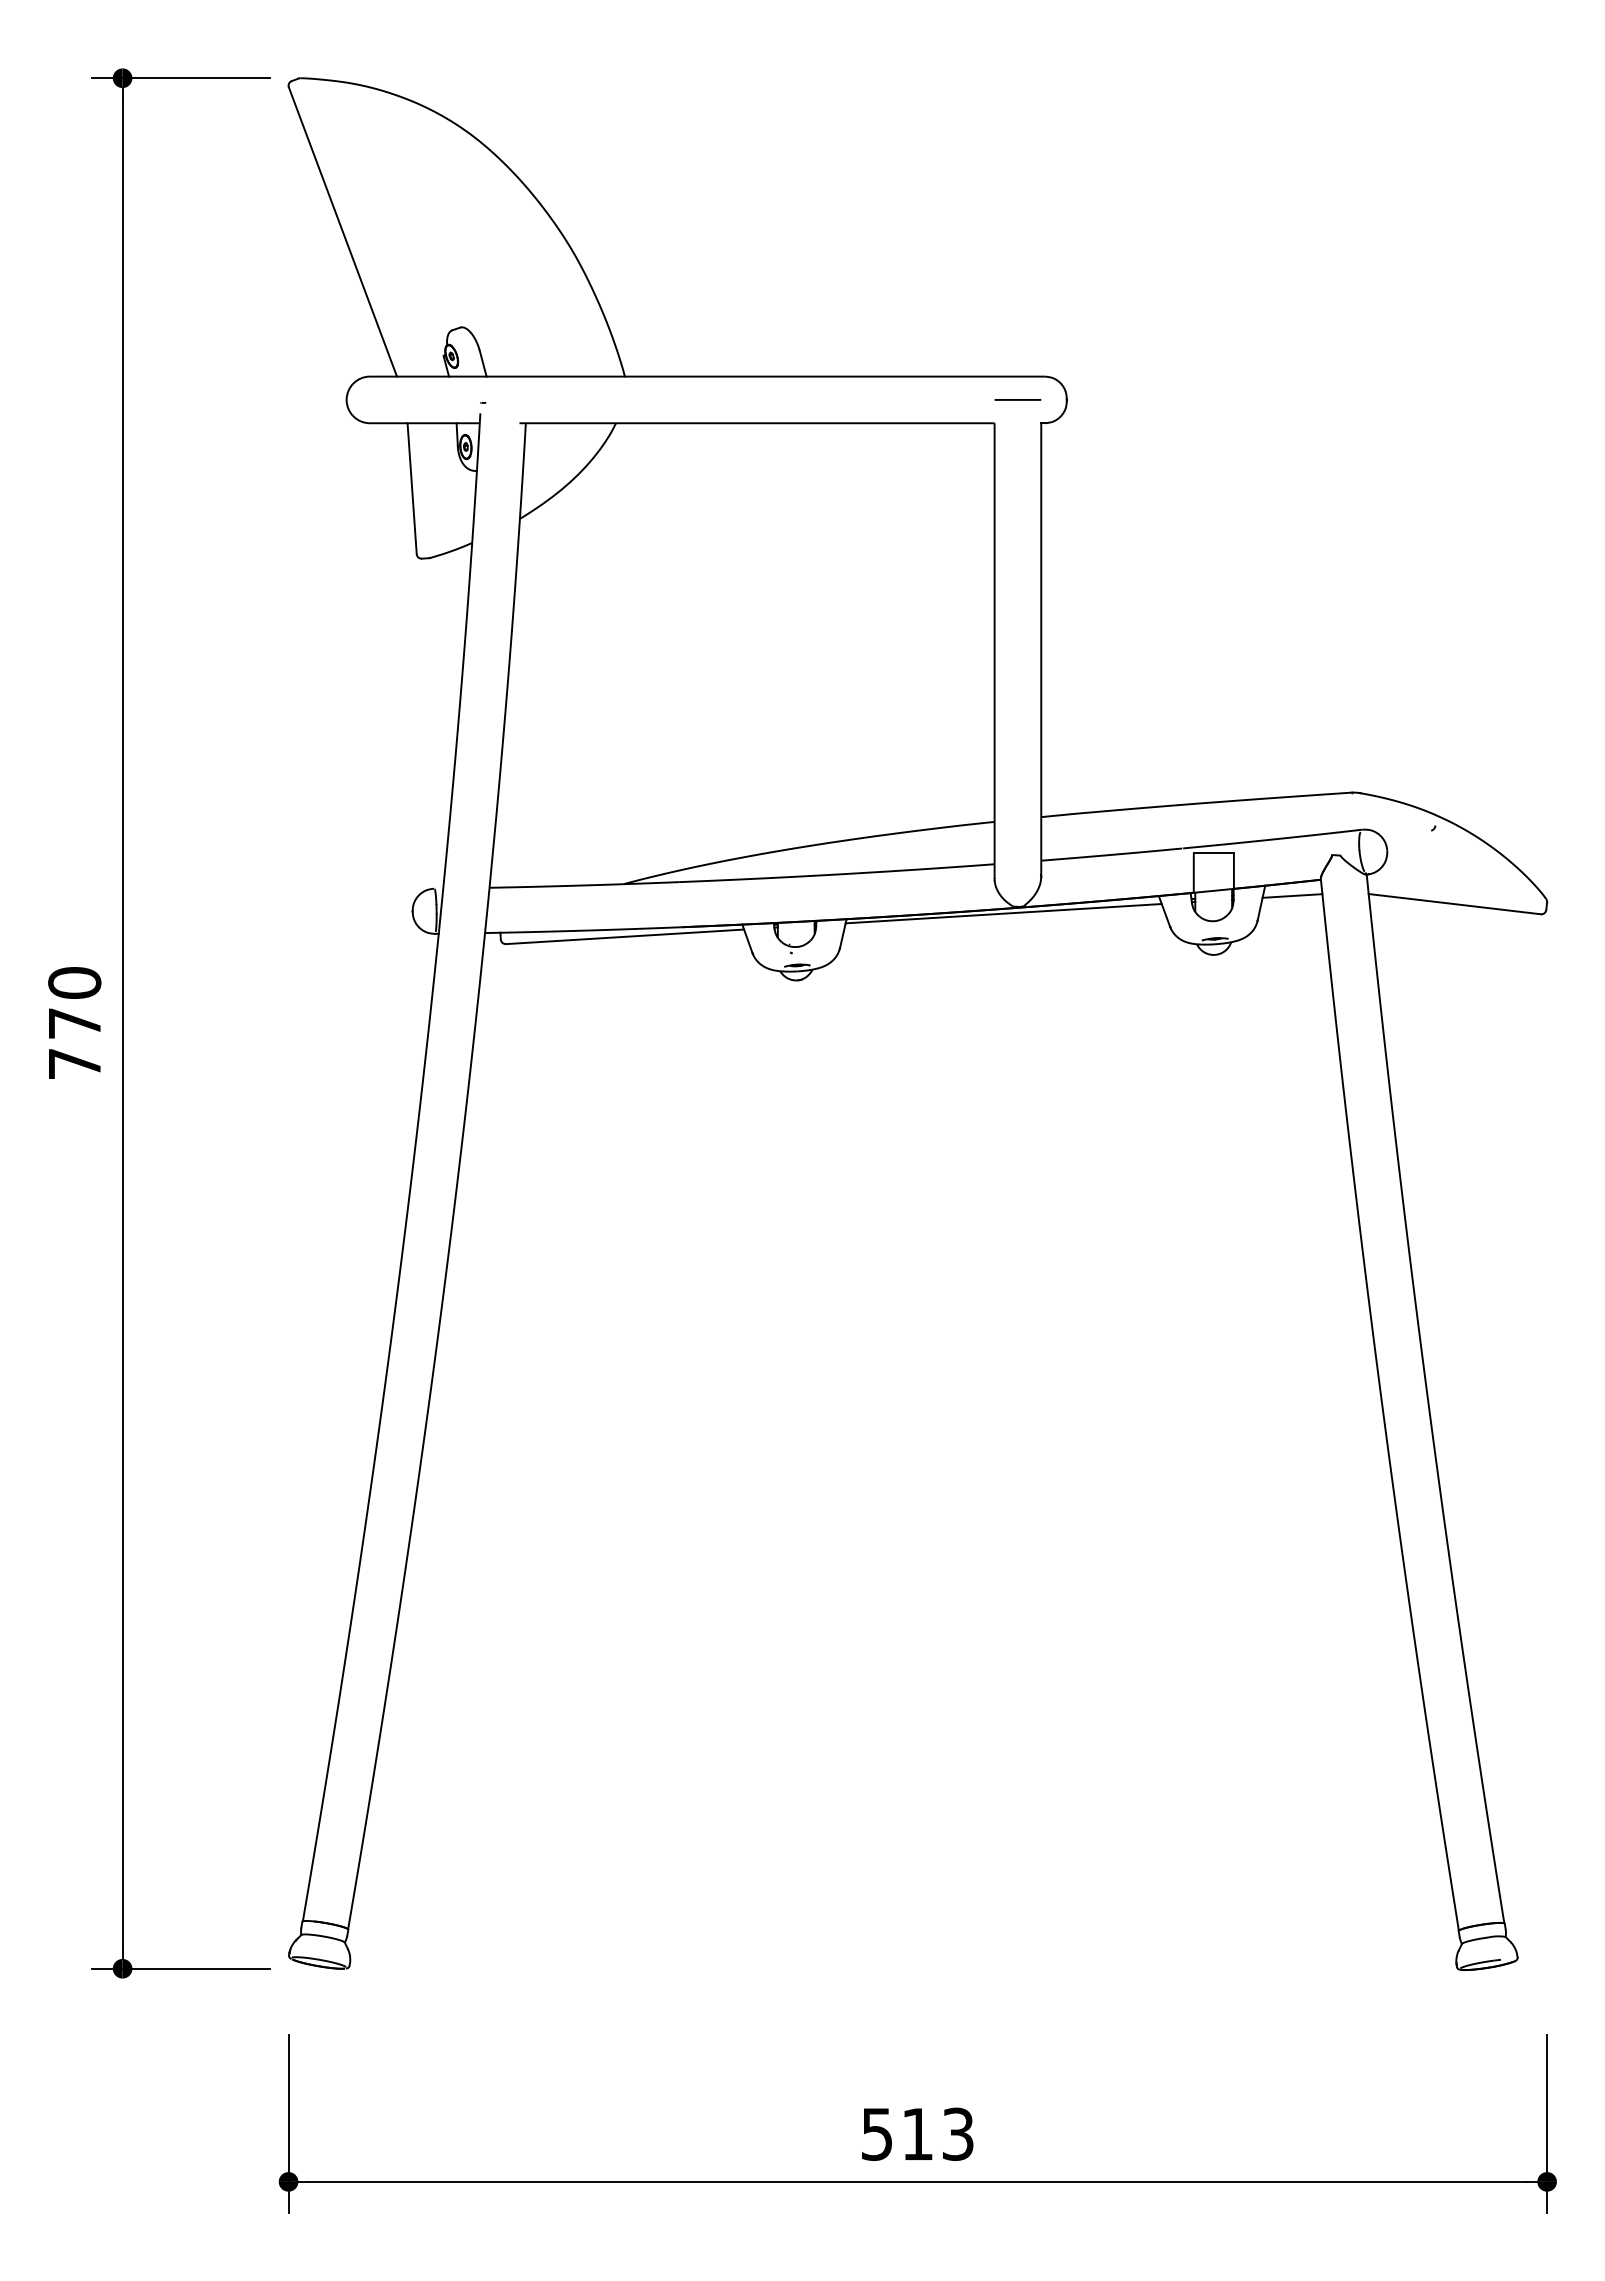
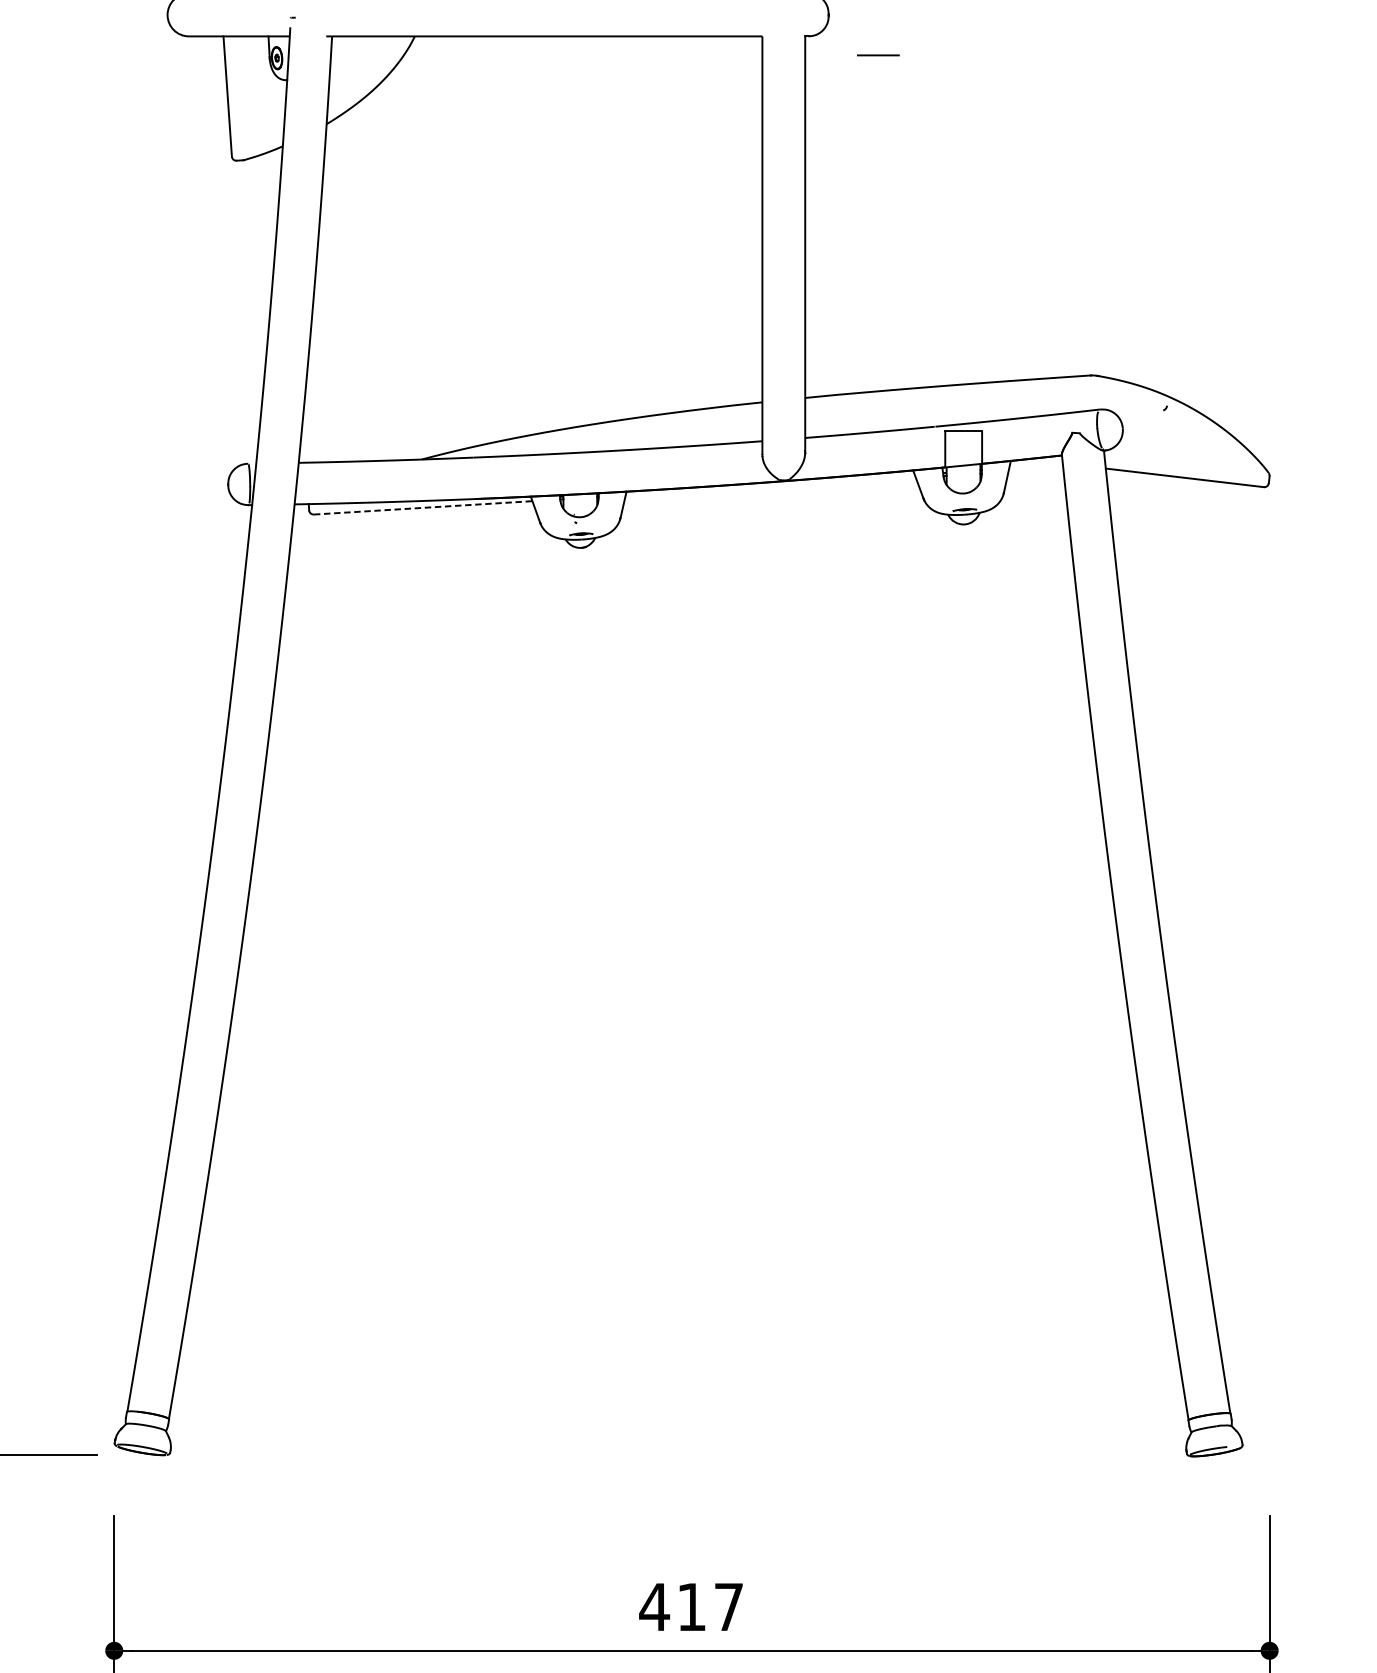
line: (1017, 399) -> (877, 54), moved
line: (1292, 895) -> (1035, 469), removed
line: (1003, 913) -> (770, 486), removed
line: (625, 936) -> (423, 507), solid -> dashed
text: (916, 2133) -> (690, 1606), 513 -> 417

